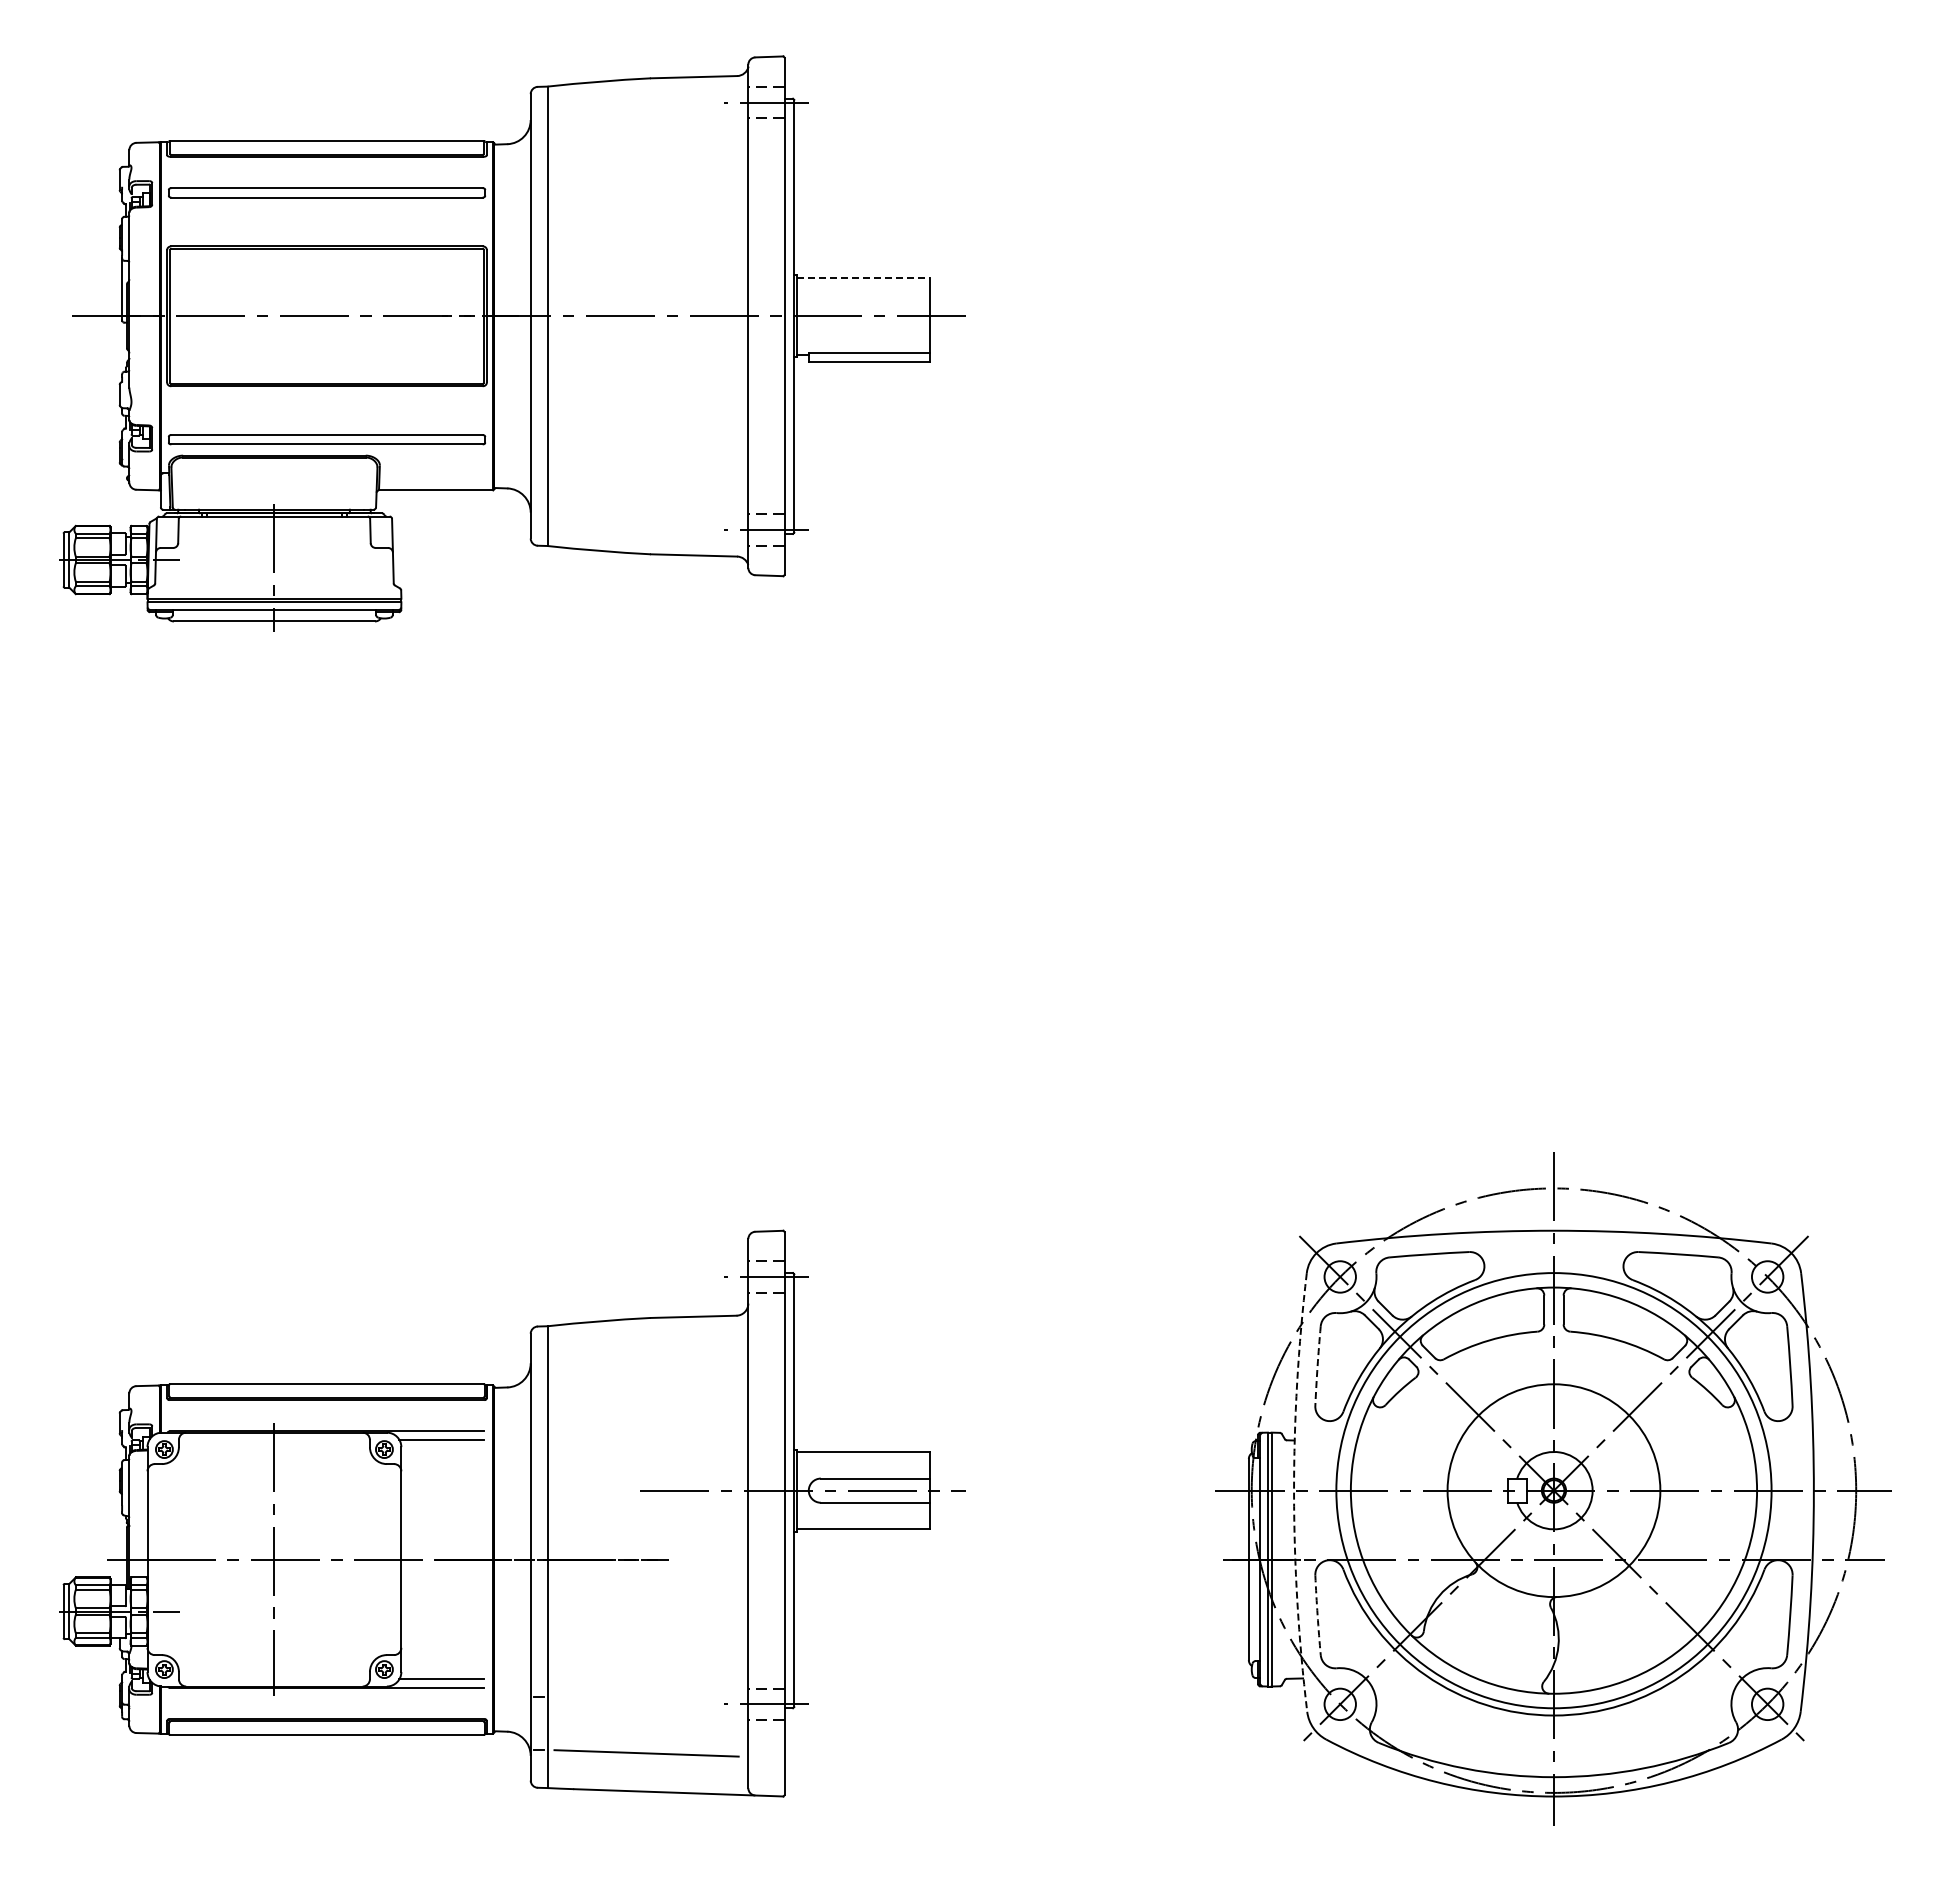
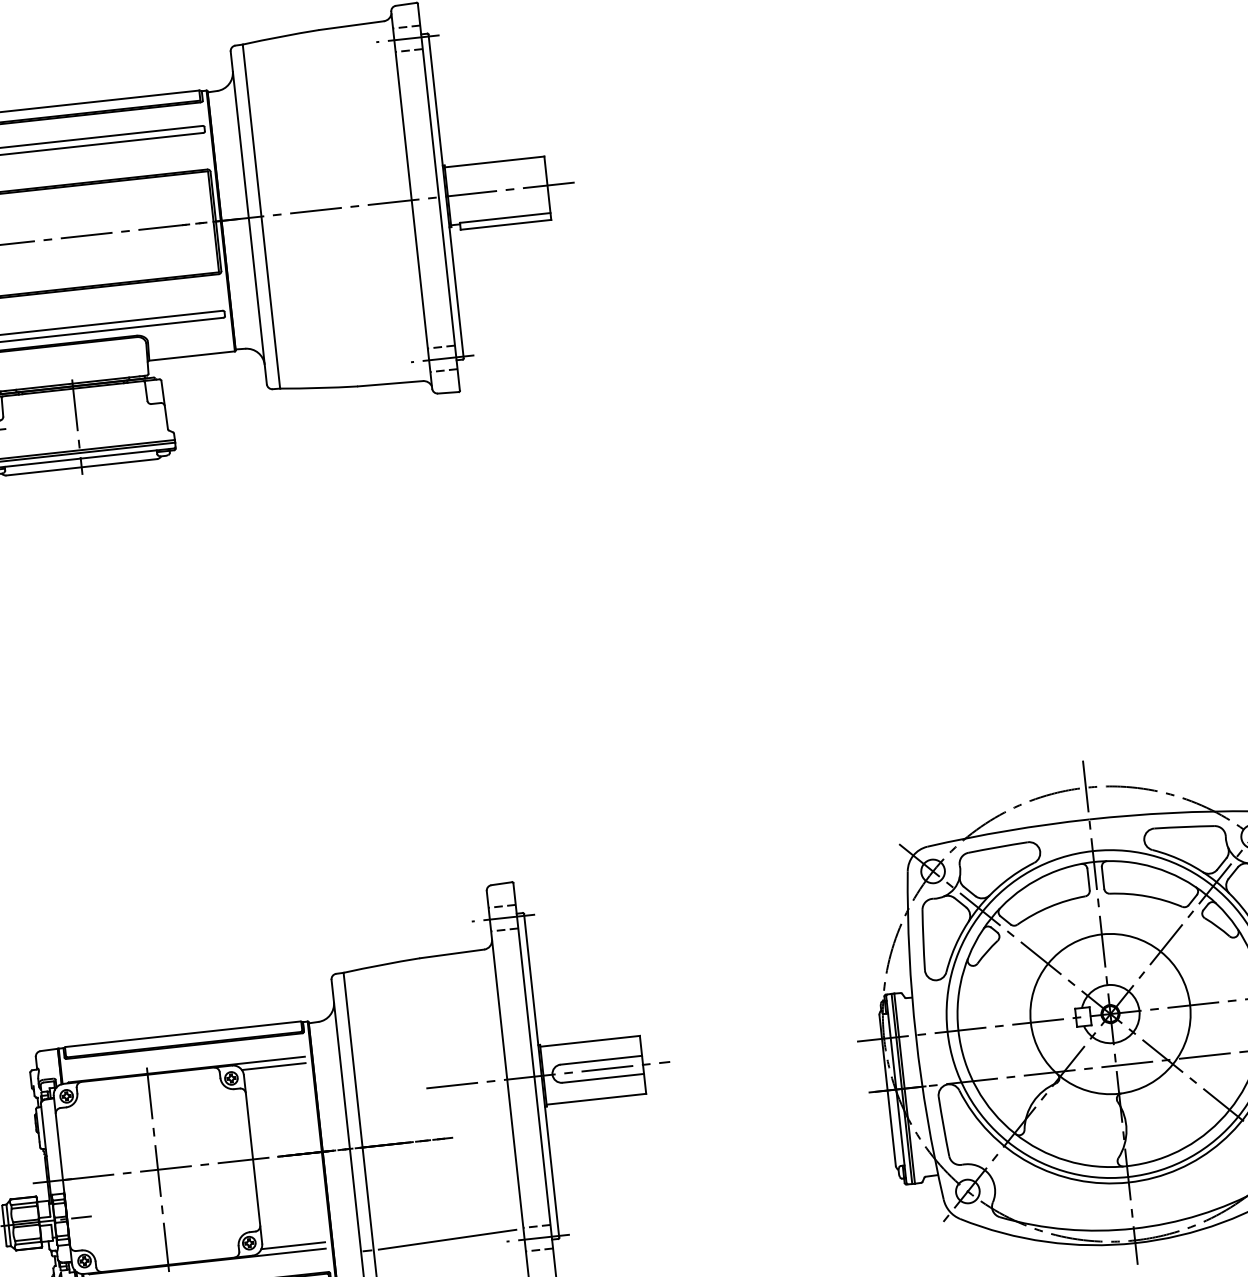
line: (863, 277) -> (494, 161), dashed -> solid
arc: (1317, 1366) -> (923, 940), dashed -> solid
arc: (1294, 1492) -> (916, 1036), dashed -> solid
arc: (1317, 1615) -> (943, 1126), dashed -> solid
line: (646, 1693) -> (447, 1239), added

